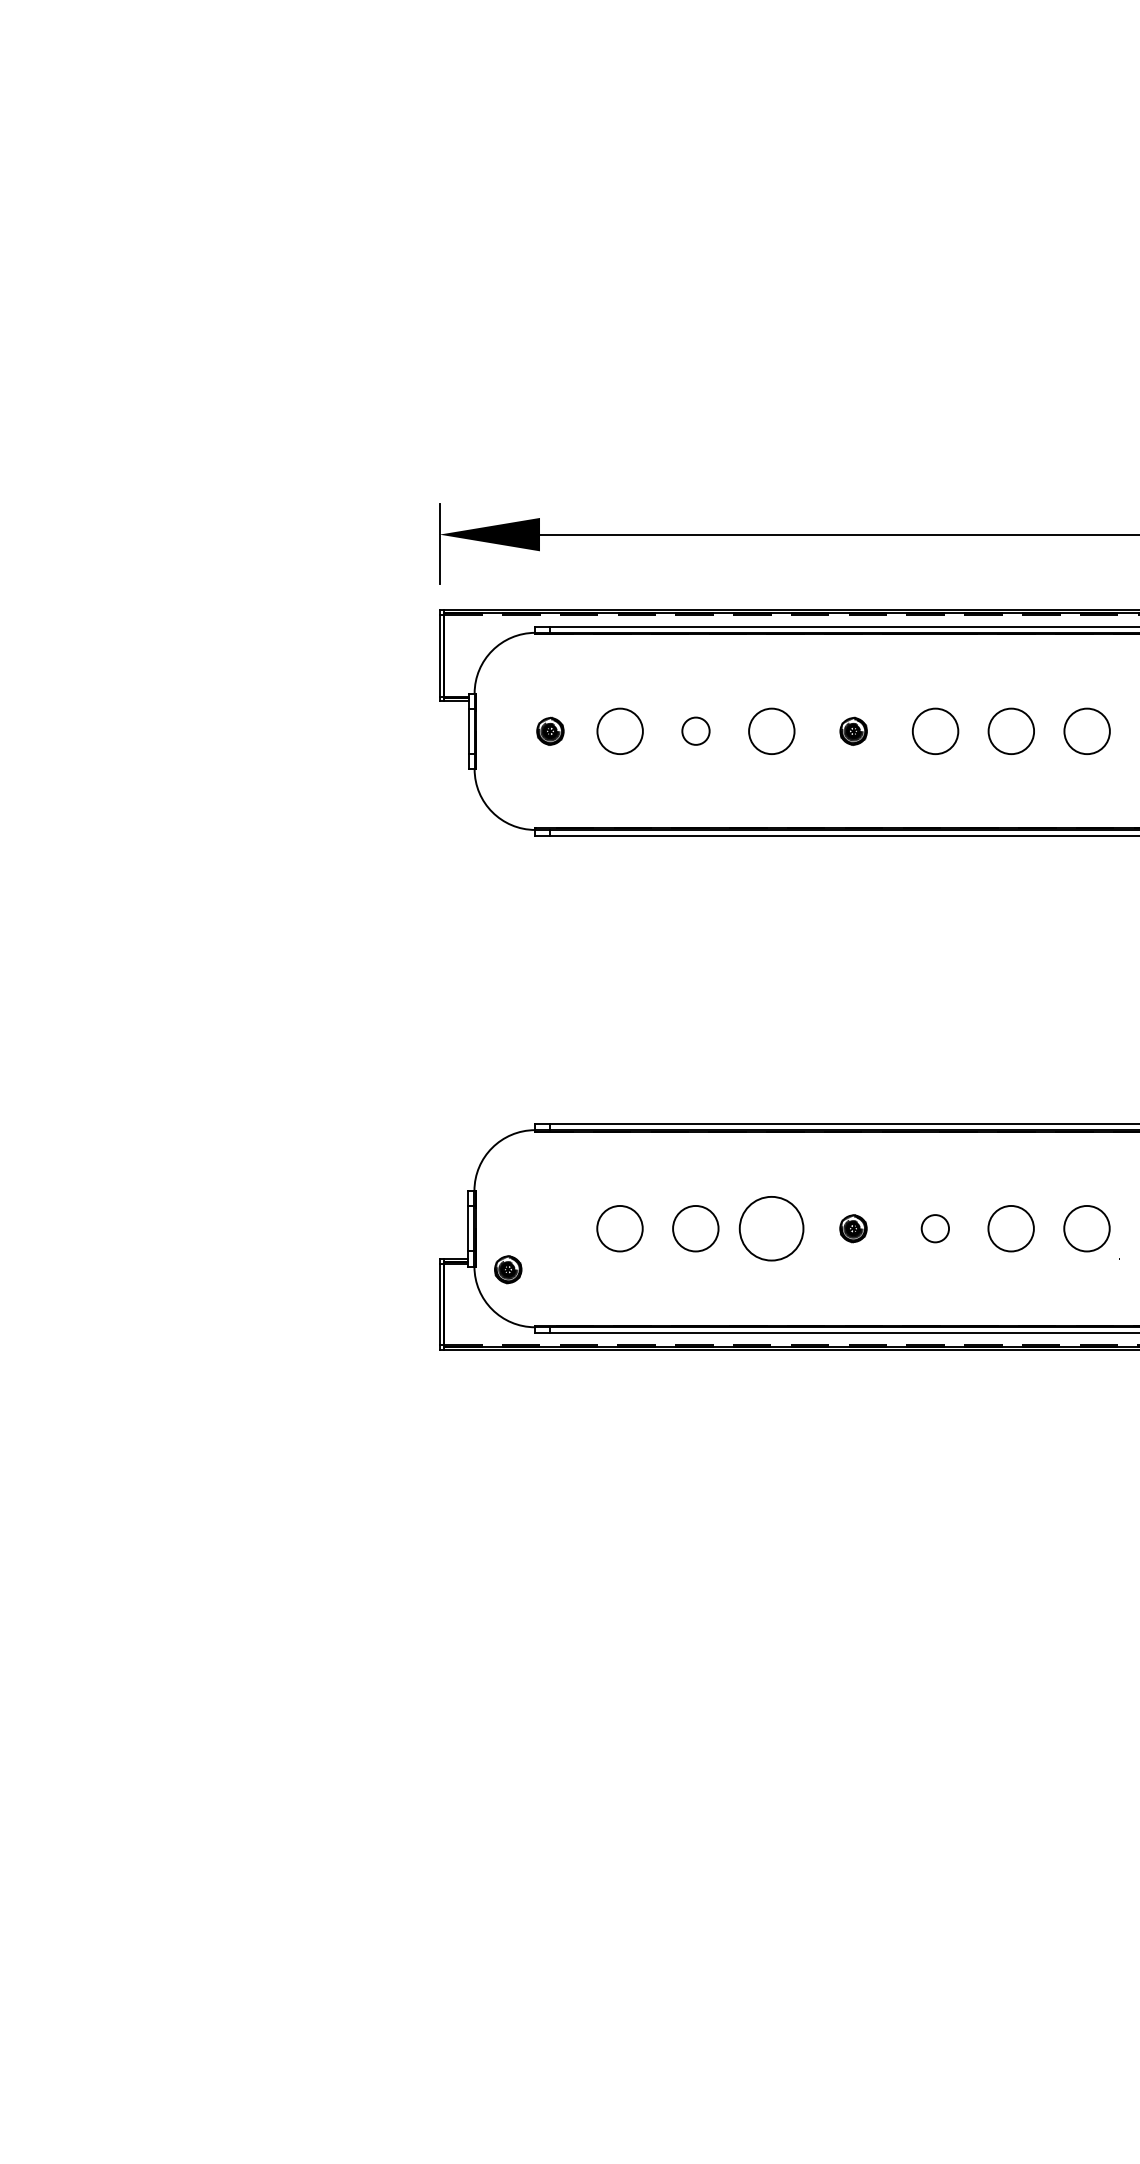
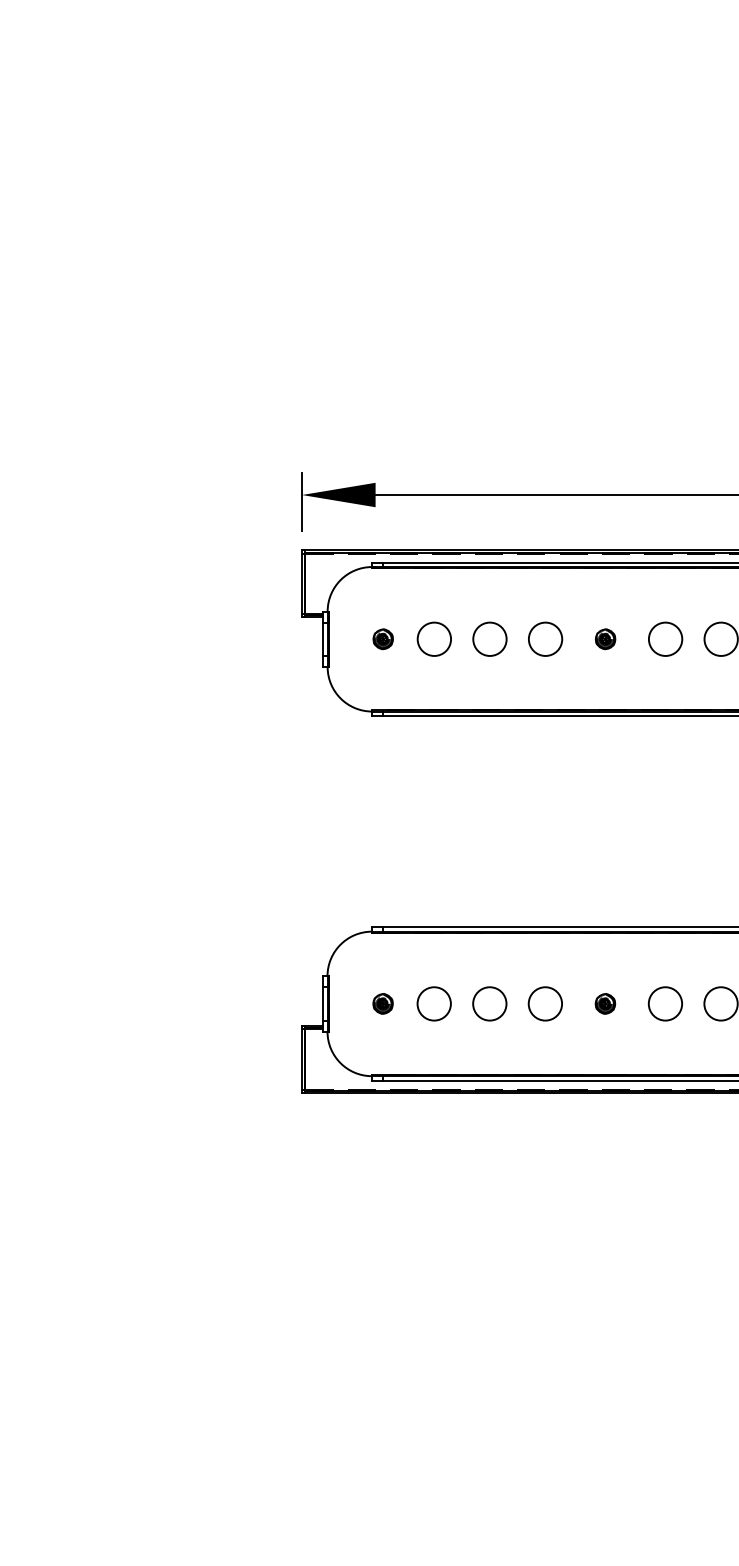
circle: (695, 730) -> (489, 638), size x1.67
circle: (771, 1228) -> (545, 1003), size x0.71
circle: (935, 1228) -> (665, 1003), size x1.67
part: (508, 1269) -> (383, 1003), moved

